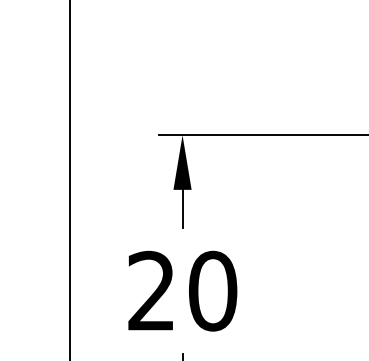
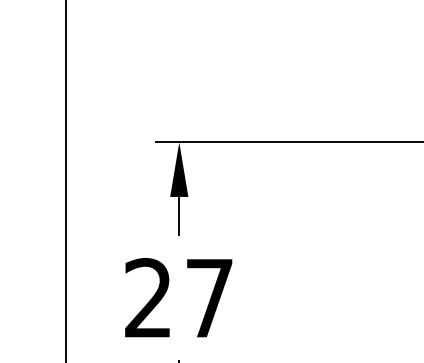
text: (212, 291) -> (209, 298), 20 -> 27

